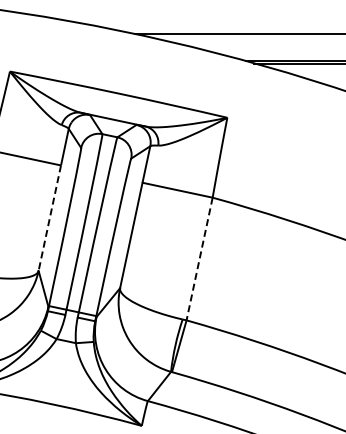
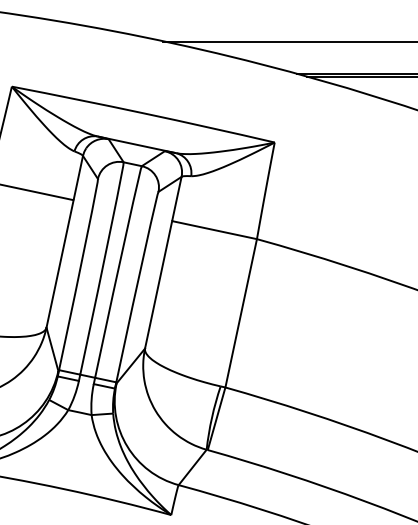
line: (49, 218) -> (59, 264), dashed -> solid
line: (199, 259) -> (241, 313), dashed -> solid

